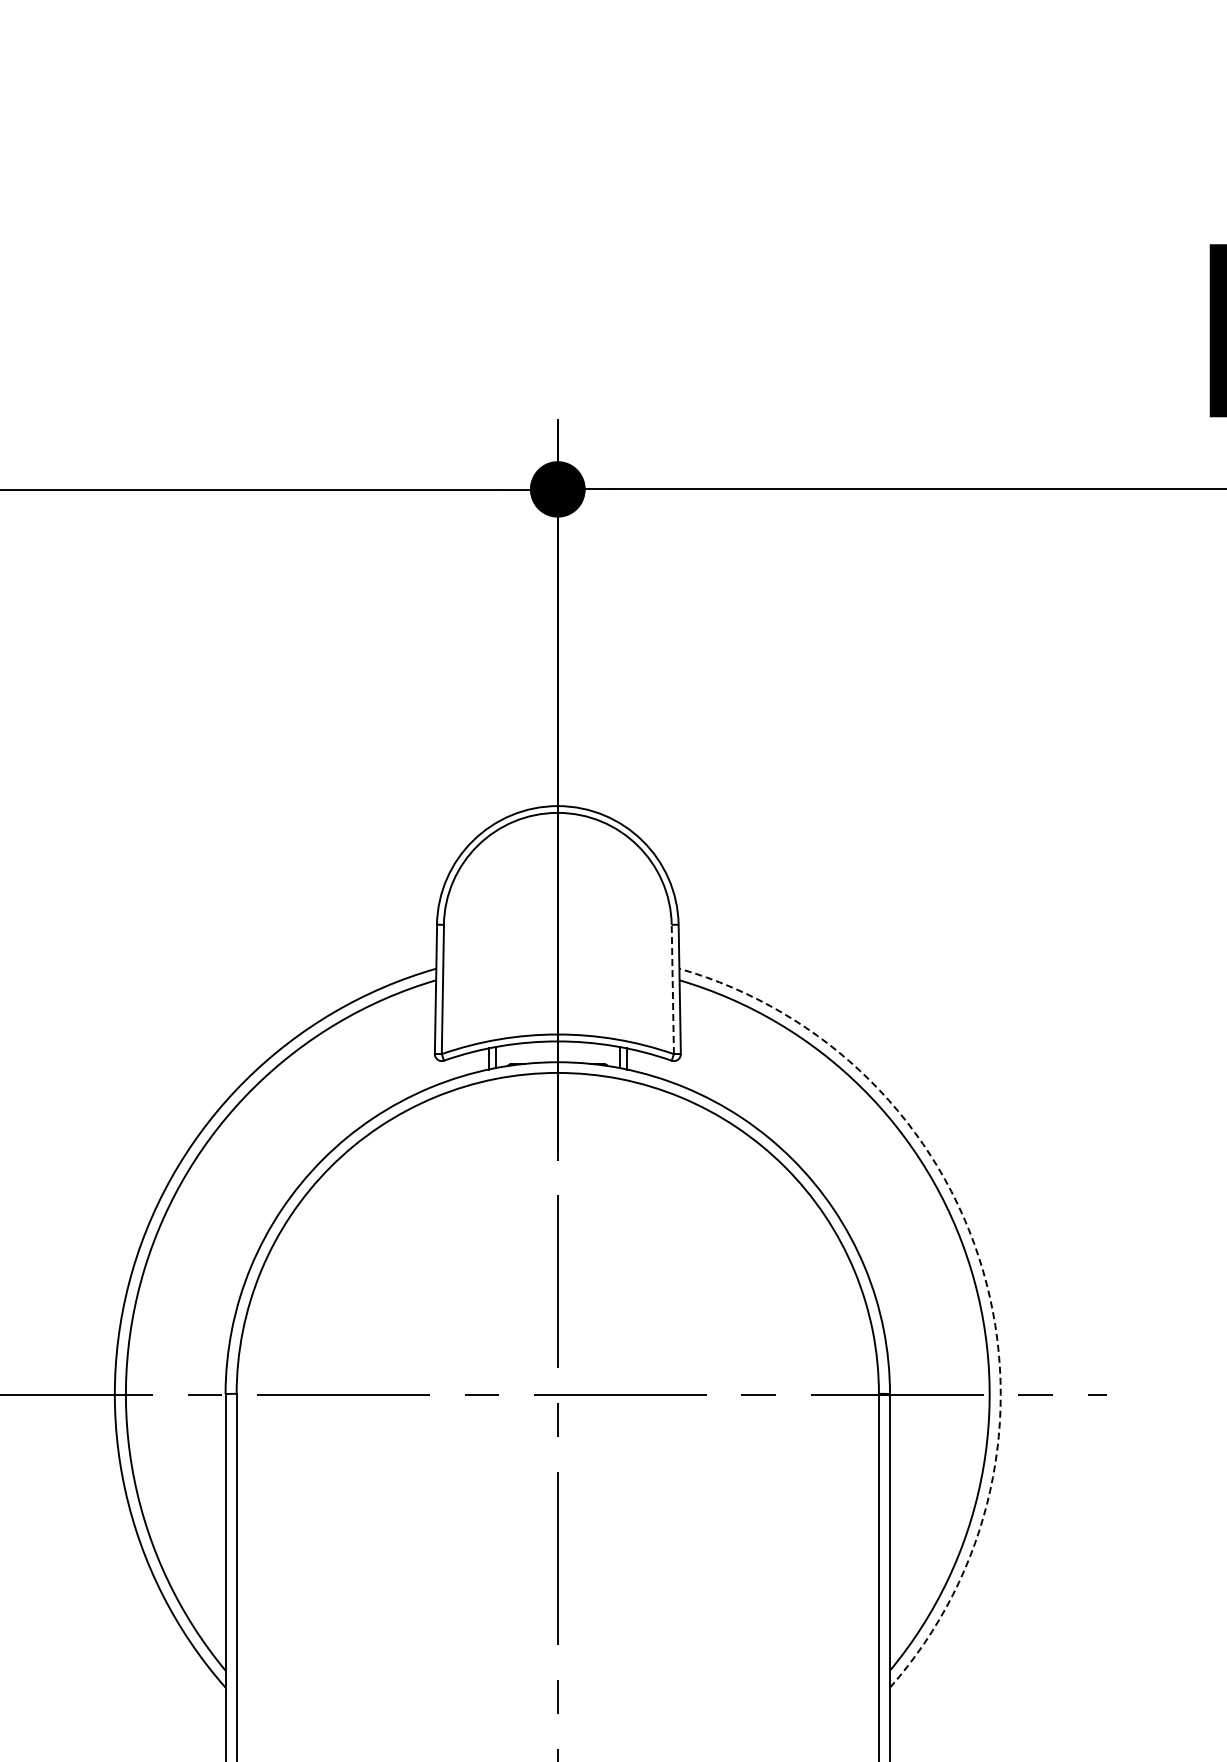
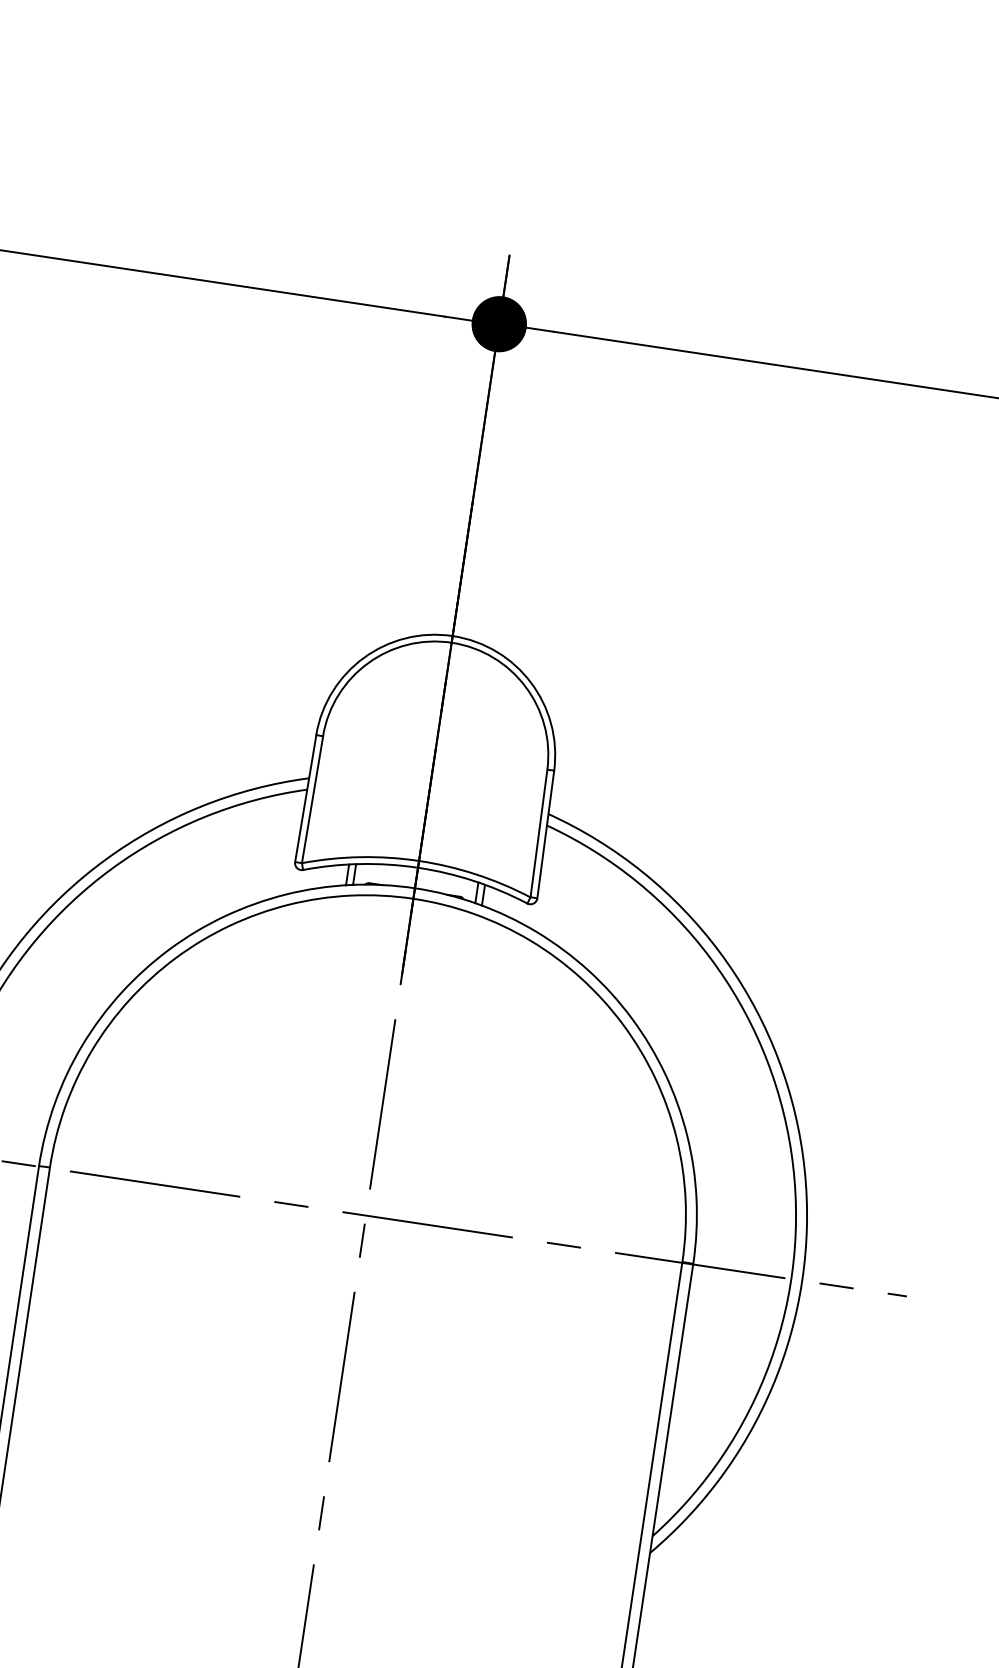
line: (672, 989) -> (538, 833), dashed -> solid
arc: (982, 1270) -> (802, 1155), dashed -> solid

